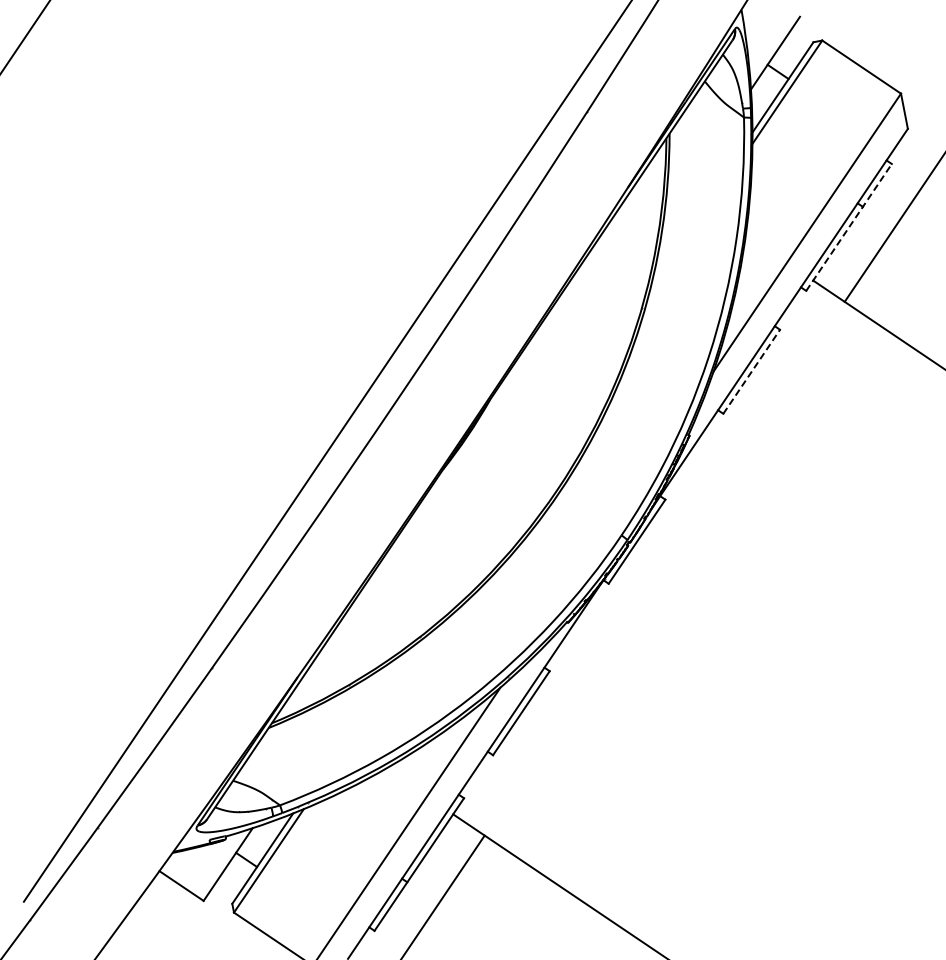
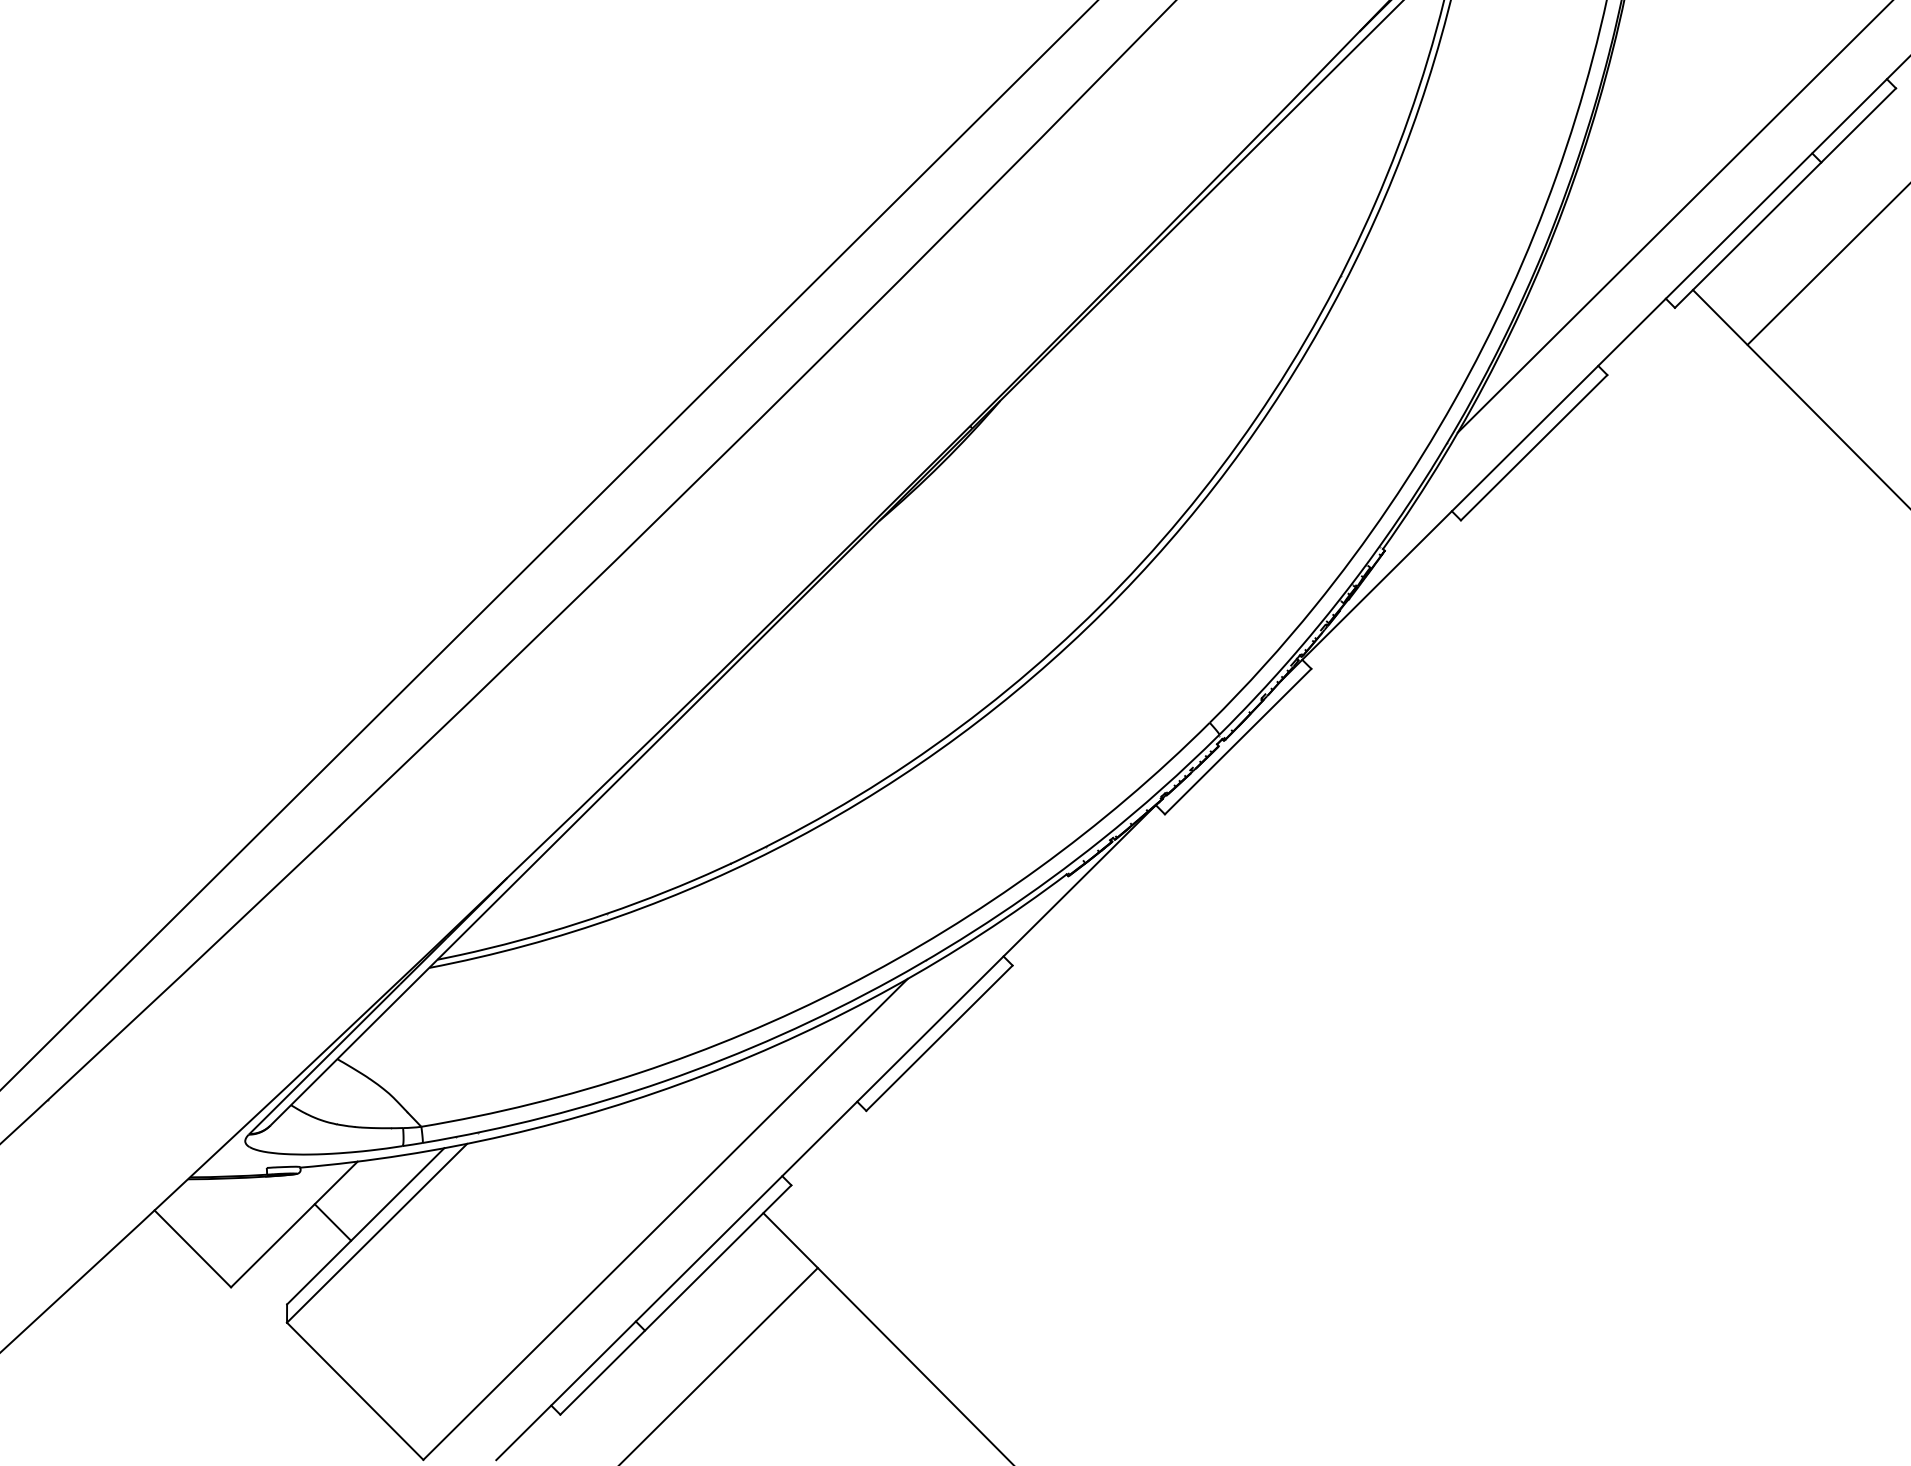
line: (849, 227) -> (1786, 198), dashed -> solid
line: (751, 371) -> (1533, 447), dashed -> solid

